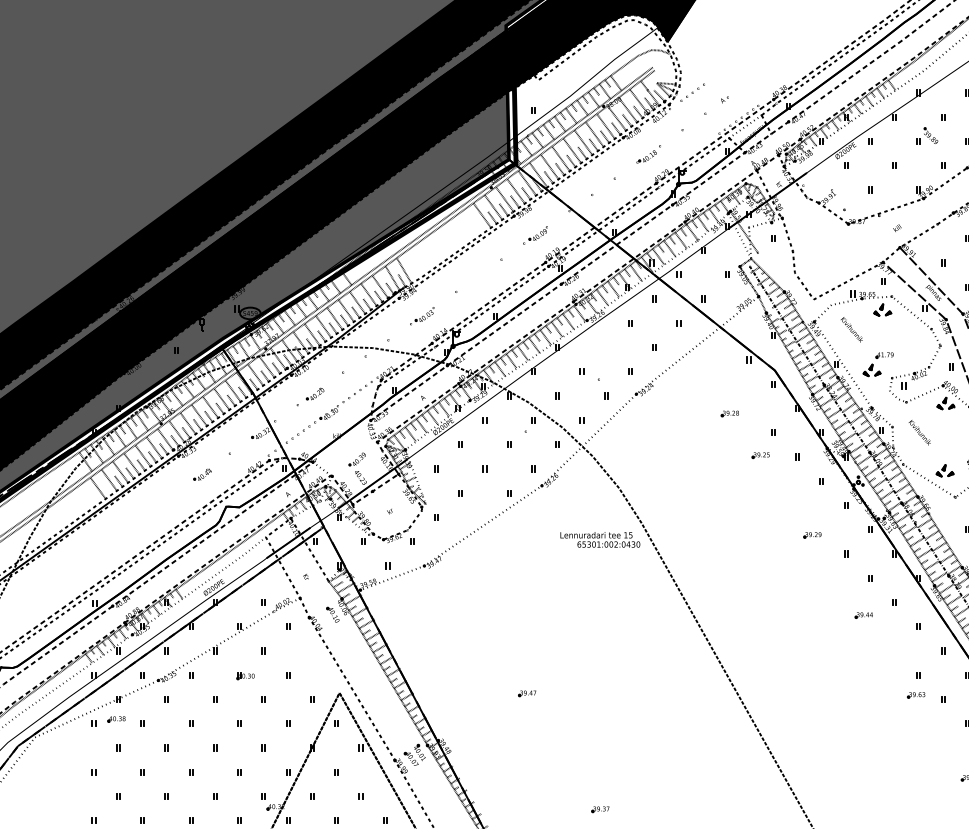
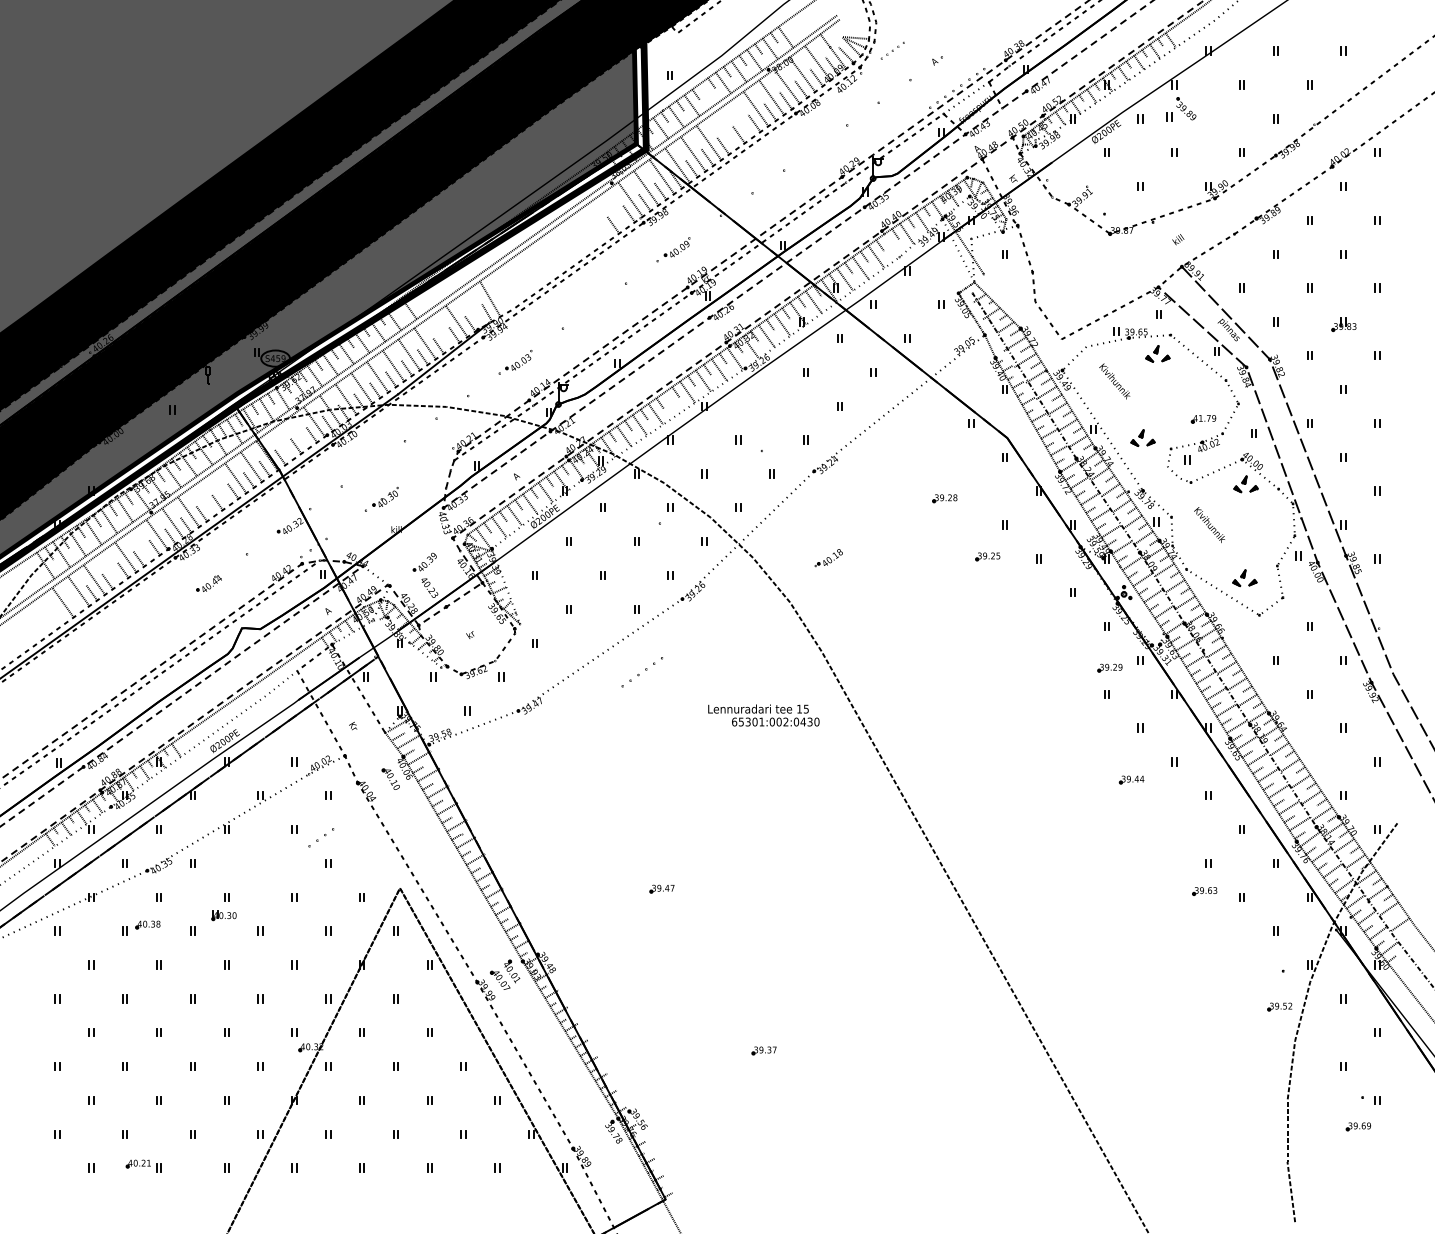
part: (692, 92) -> (892, 50), size x0.7
line: (559, 123) -> (707, 93), removed
part: (927, 136) -> (1181, 109), moved
line: (582, 142) -> (739, 119), removed
line: (572, 150) -> (724, 131), removed
part: (646, 157) -> (828, 558), moved
line: (493, 207) -> (614, 210), removed
line: (481, 215) -> (598, 221), removed
line: (691, 232) -> (891, 245), removed
line: (392, 278) -> (473, 309), removed
line: (368, 294) -> (440, 332), removed
line: (534, 344) -> (671, 402), removed
part: (884, 355) -> (1203, 419), moved
line: (266, 367) -> (298, 433), removed
line: (255, 375) -> (282, 444), removed
part: (357, 392) -> (641, 672), moved
part: (314, 393) -> (365, 470), removed
line: (210, 407) -> (219, 489), removed
line: (199, 415) -> (204, 500), removed
part: (301, 432) -> (321, 837), moved
line: (154, 447) -> (141, 545), removed
line: (131, 463) -> (109, 568), removed
part: (812, 534) -> (1109, 667), moved
text: (600, 539) -> (763, 715), moved
part: (245, 676) -> (223, 915), moved
part: (116, 719) -> (147, 924), moved

